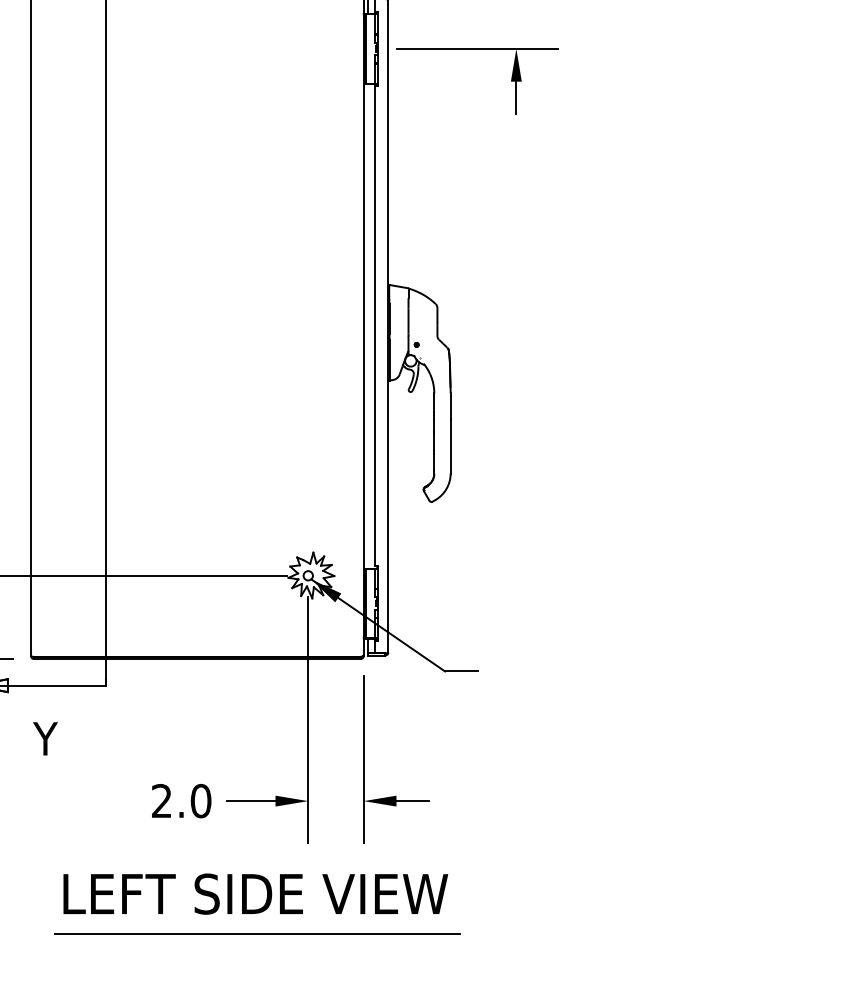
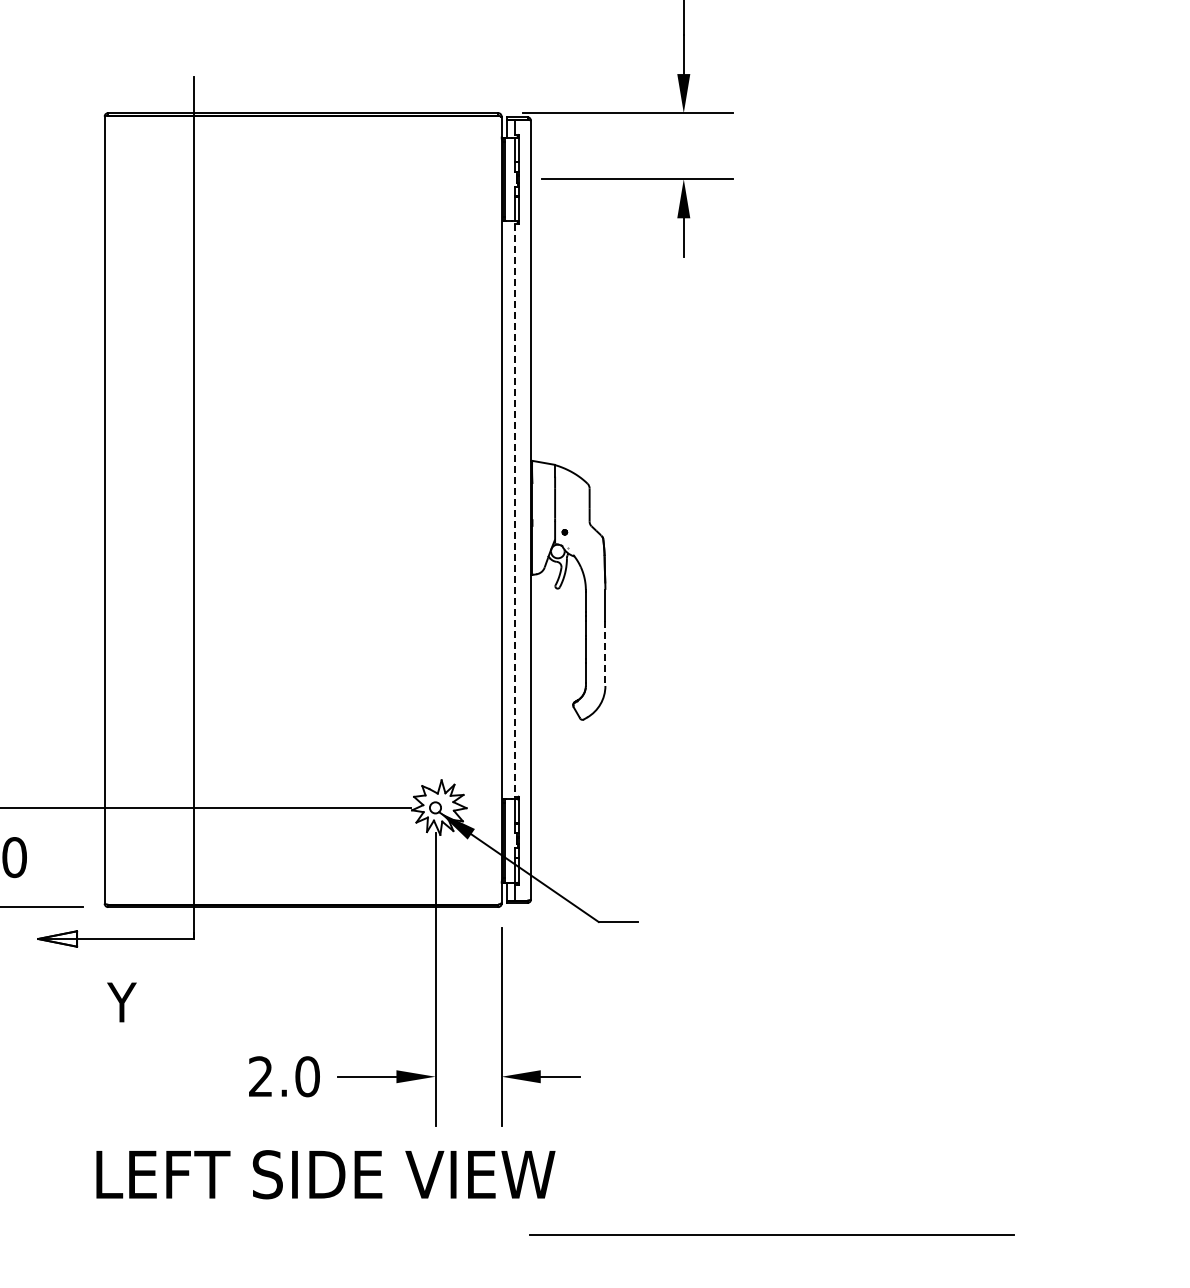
line: (375, 326) -> (515, 510), solid -> dashed
line: (450, 446) -> (605, 653), solid -> dashed
text: (255, 893) -> (325, 1174), moved
line: (257, 933) -> (771, 1234), moved

